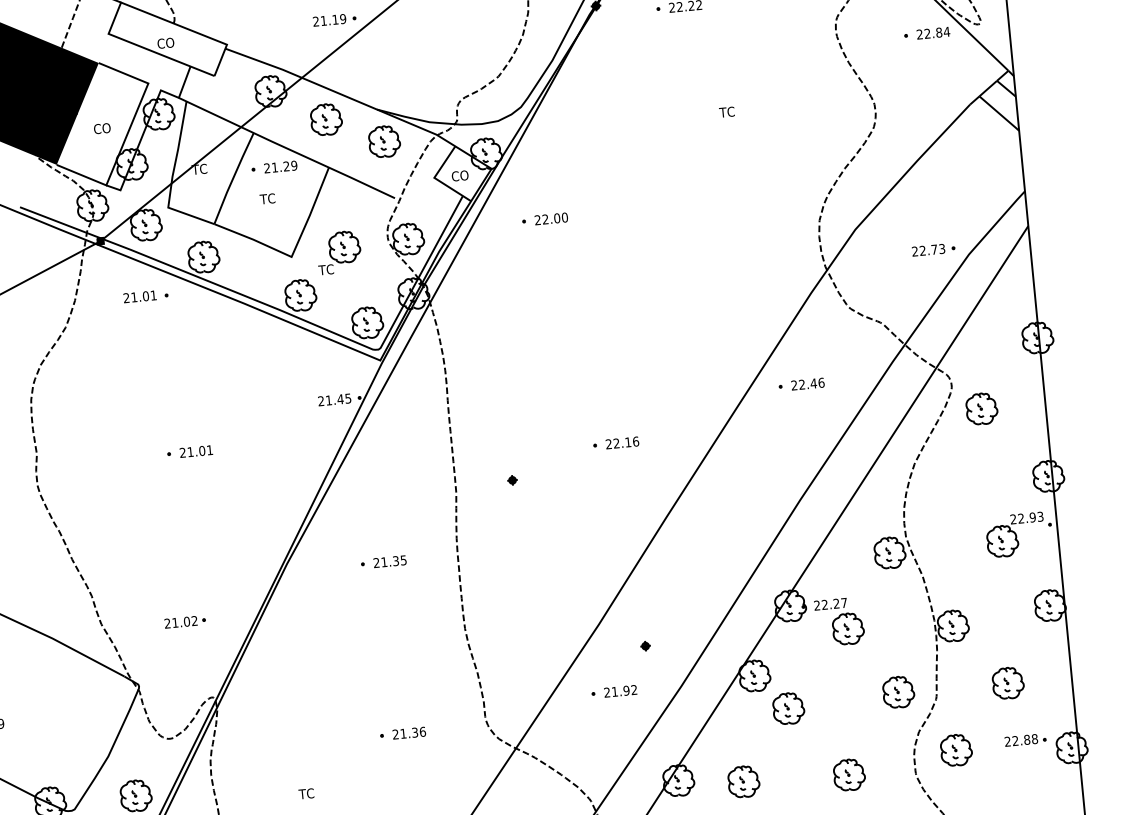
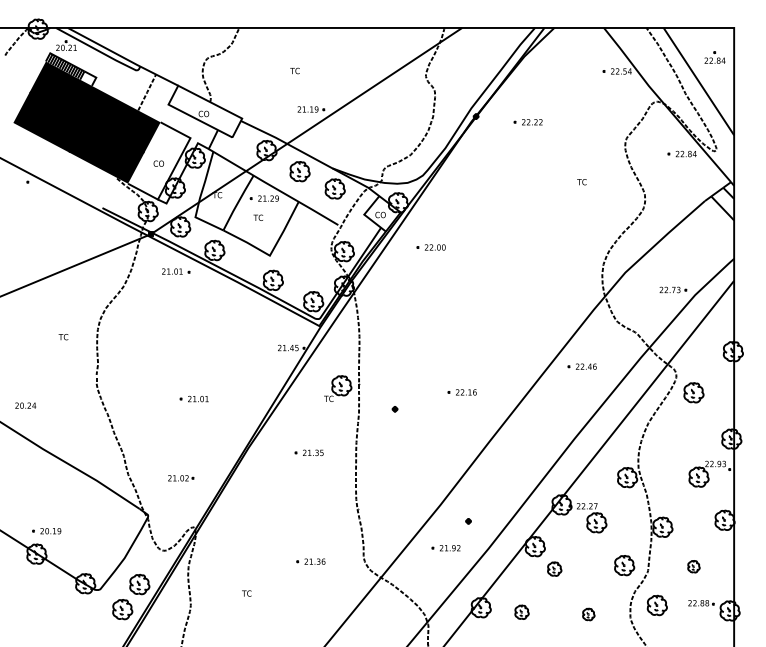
text: (726, 112) -> (581, 182), moved
part: (339, 252) -> (338, 388), moved
part: (188, 451) -> (193, 398), moved
part: (1007, 683) -> (693, 566), size x0.6
part: (788, 707) -> (554, 568), size x0.7
part: (849, 774) -> (588, 614), size x0.6
part: (742, 780) -> (521, 611), size x0.7

